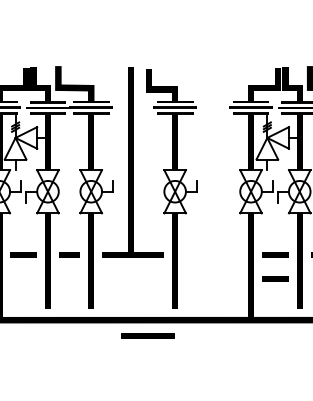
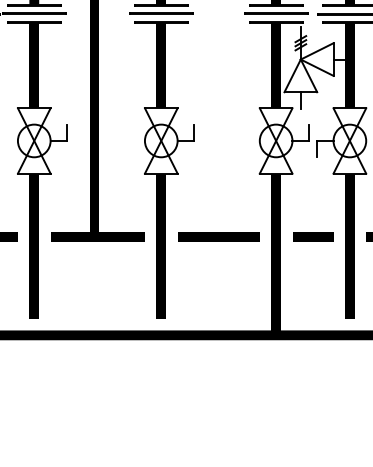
line: (275, 278) -> (313, 272), removed
line: (147, 335) -> (217, 235), moved

